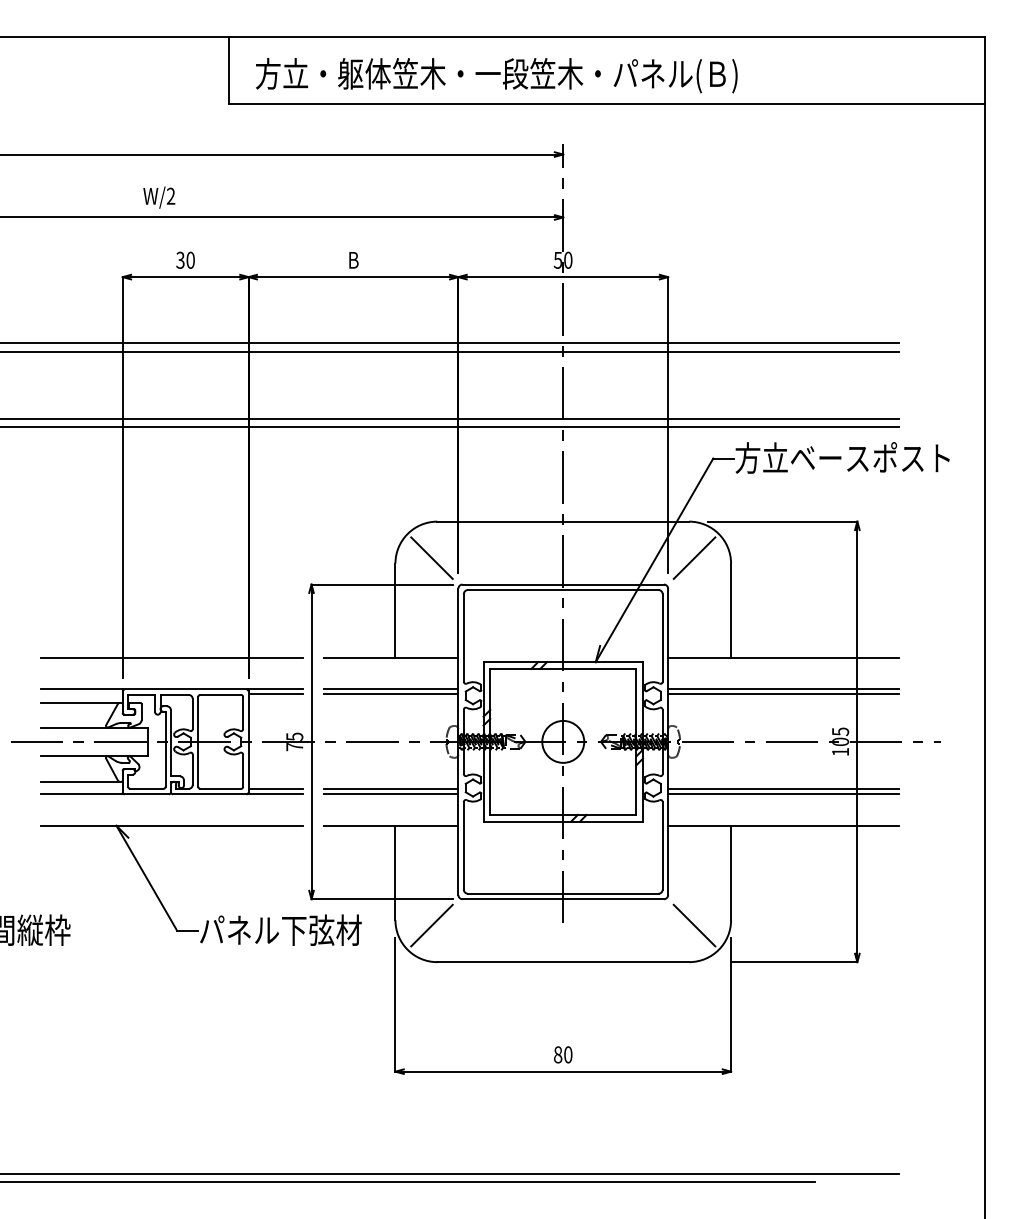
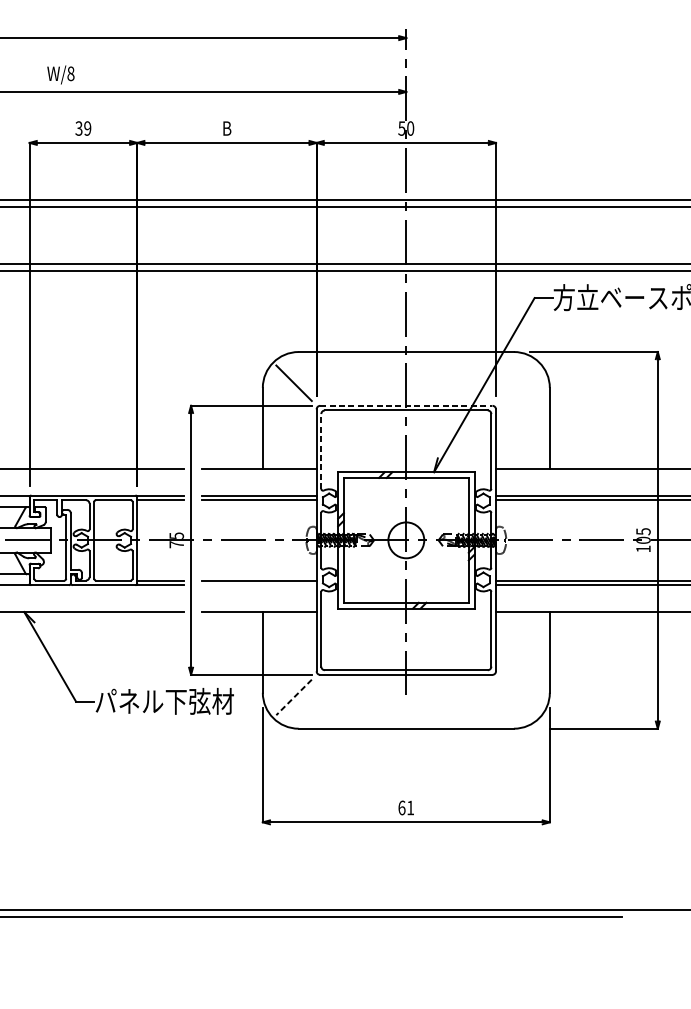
text: (170, 195) -> (70, 73), W/2 -> W/8
text: (190, 259) -> (87, 127), 30 -> 39
line: (694, 557) -> (518, 382), removed
line: (563, 584) -> (406, 405), solid -> dashed
line: (463, 638) -> (321, 451), solid -> dashed
line: (391, 794) -> (259, 585), removed
line: (431, 925) -> (293, 697), solid -> dashed
line: (694, 925) -> (518, 697), removed
text: (563, 1054) -> (406, 807), 80 -> 61

